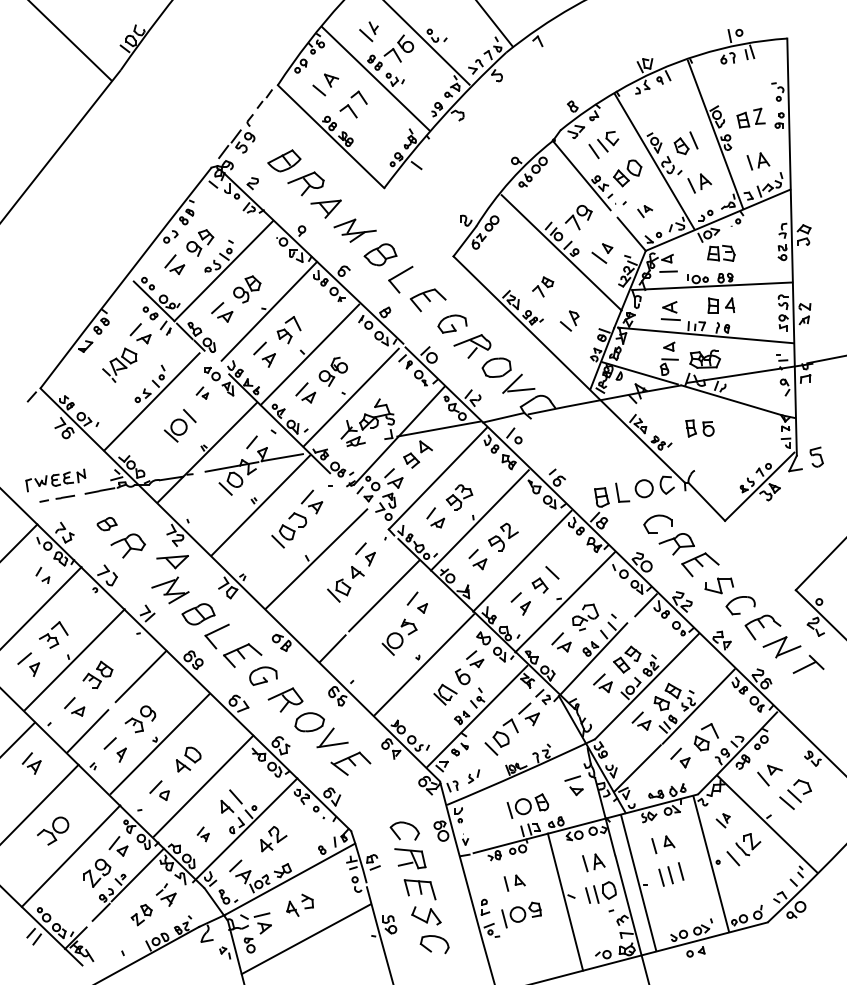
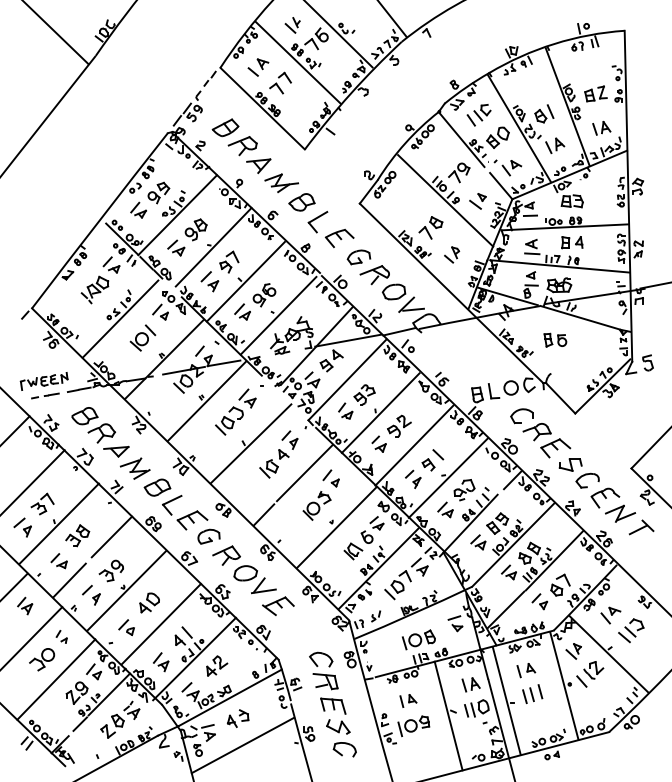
part: (644, 211) -> (511, 168), size x1.67
part: (542, 286) -> (430, 227), size x1.43
part: (202, 392) -> (160, 311), size x1.67
part: (106, 523) -> (84, 415), size x1.67
part: (172, 562) -> (116, 452), moved
part: (42, 575) -> (61, 636), moved
part: (723, 820) -> (574, 651), size x1.43
part: (203, 834) -> (161, 662), size x1.67
part: (141, 914) -> (112, 725), size x1.43

